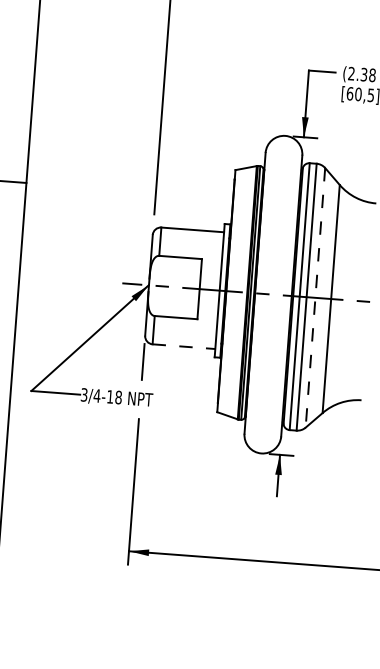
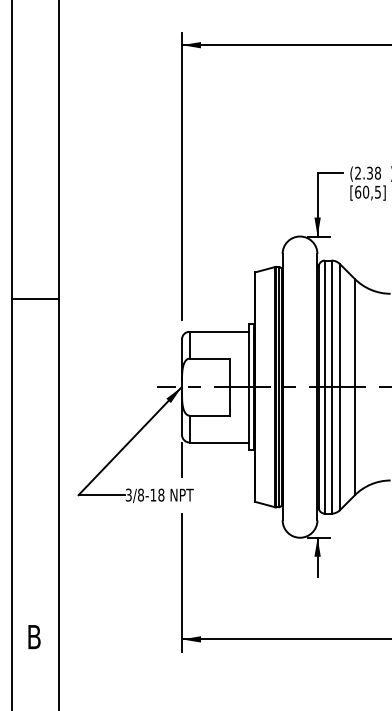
line: (314, 298) -> (339, 387), dashed -> solid
line: (184, 346) -> (219, 442), dashed -> solid
text: (96, 395) -> (140, 494), 3/4-18 -> 3/8-18

